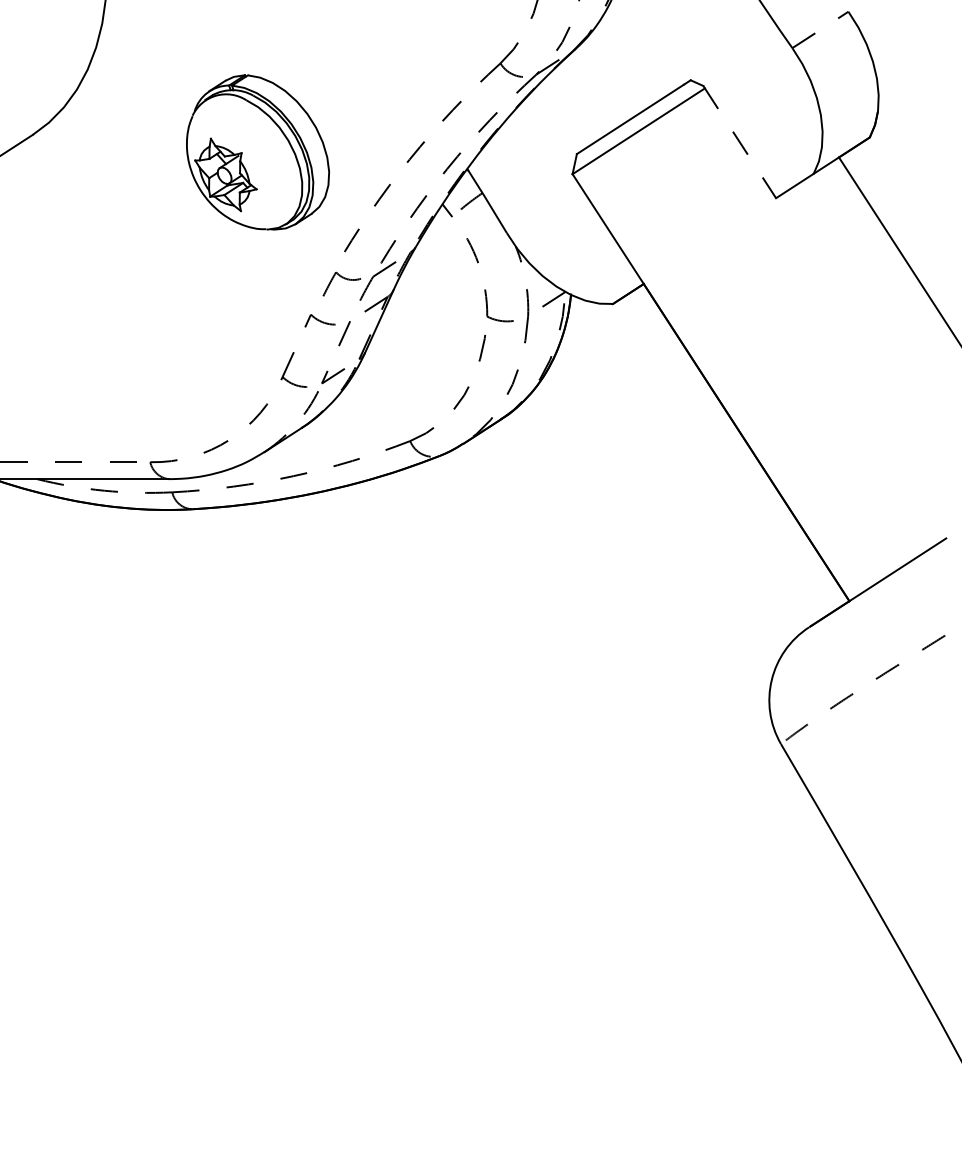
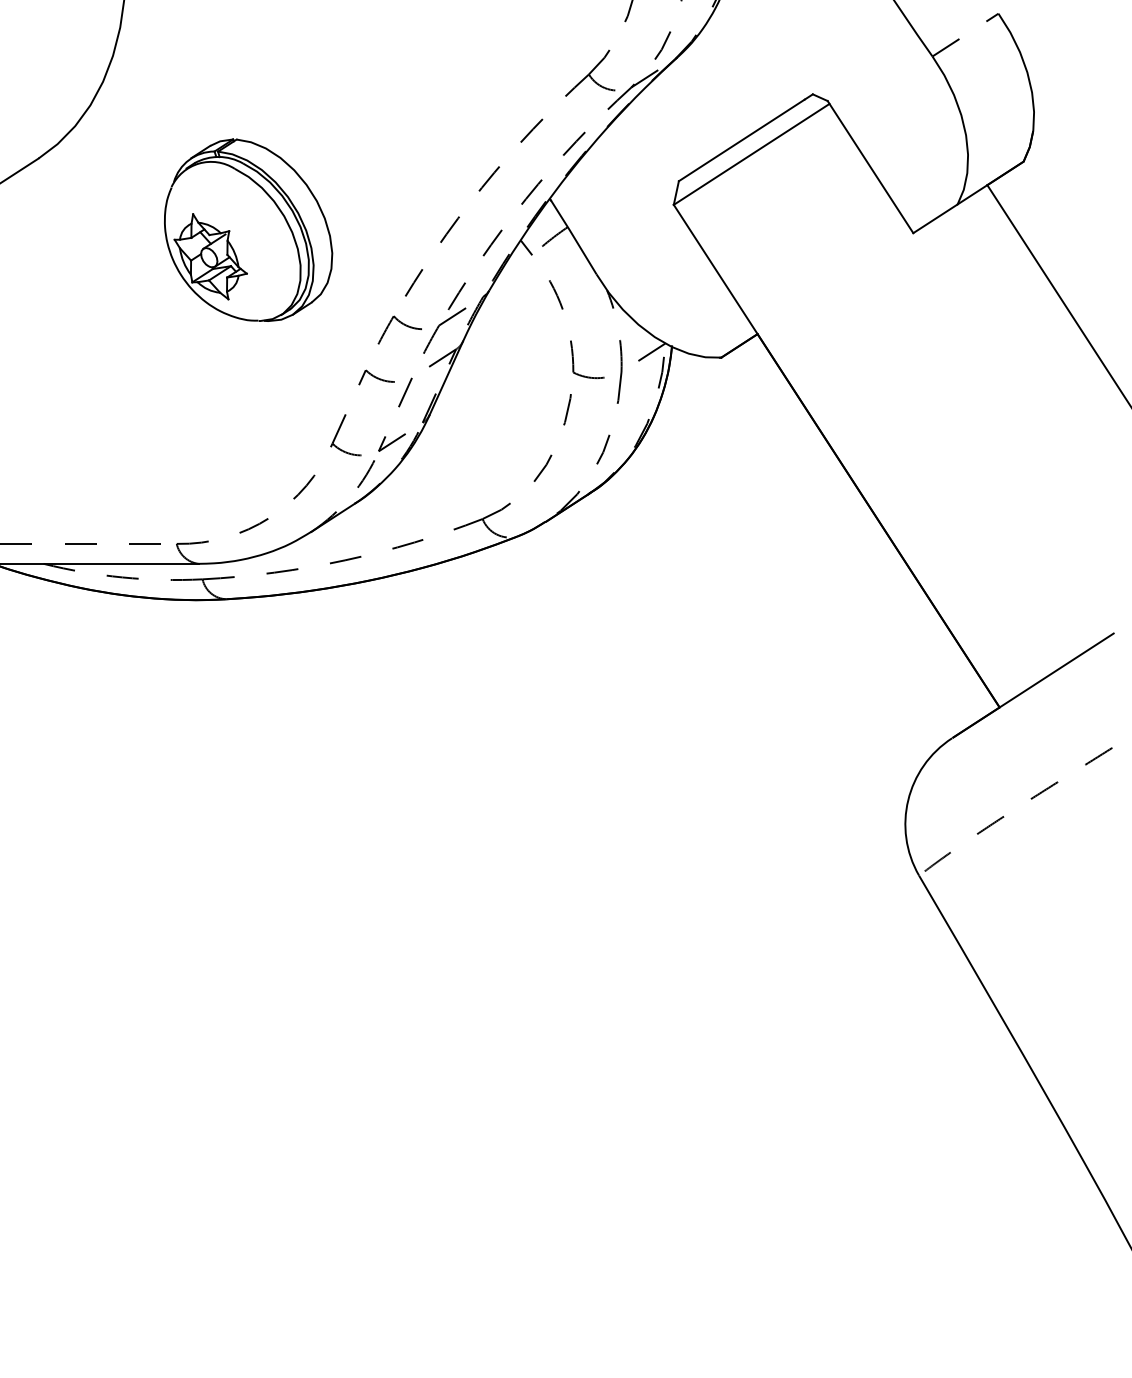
line: (739, 142) -> (870, 167), dashed -> solid
part: (257, 151) -> (248, 229), moved
part: (339, 280) -> (399, 329), size x1.43

